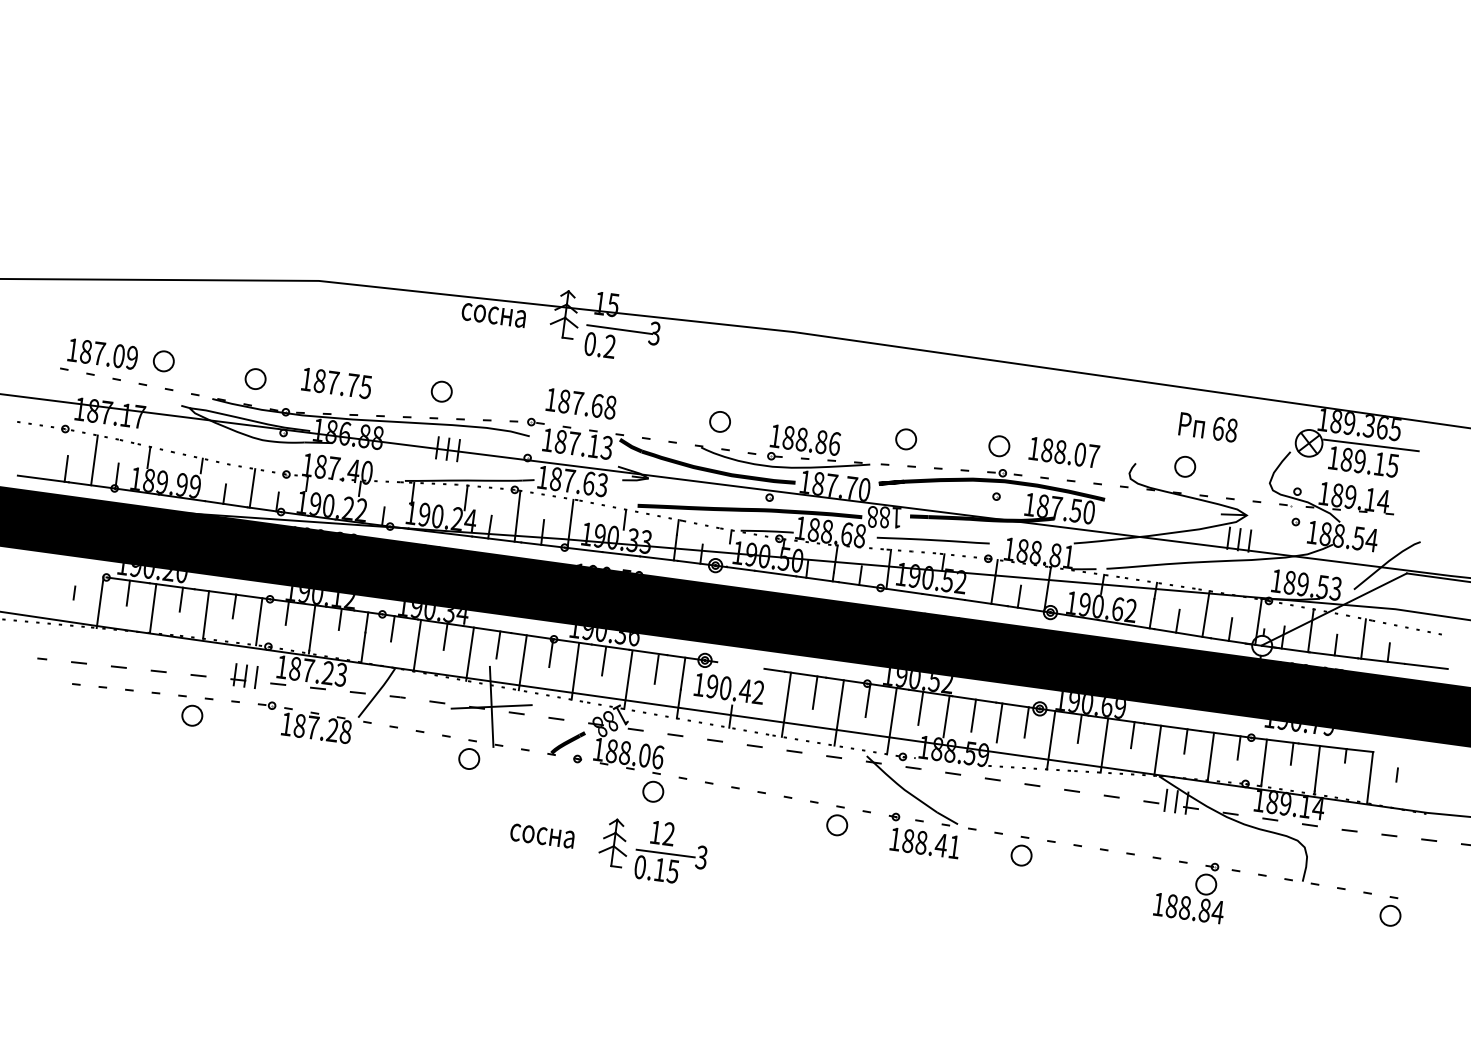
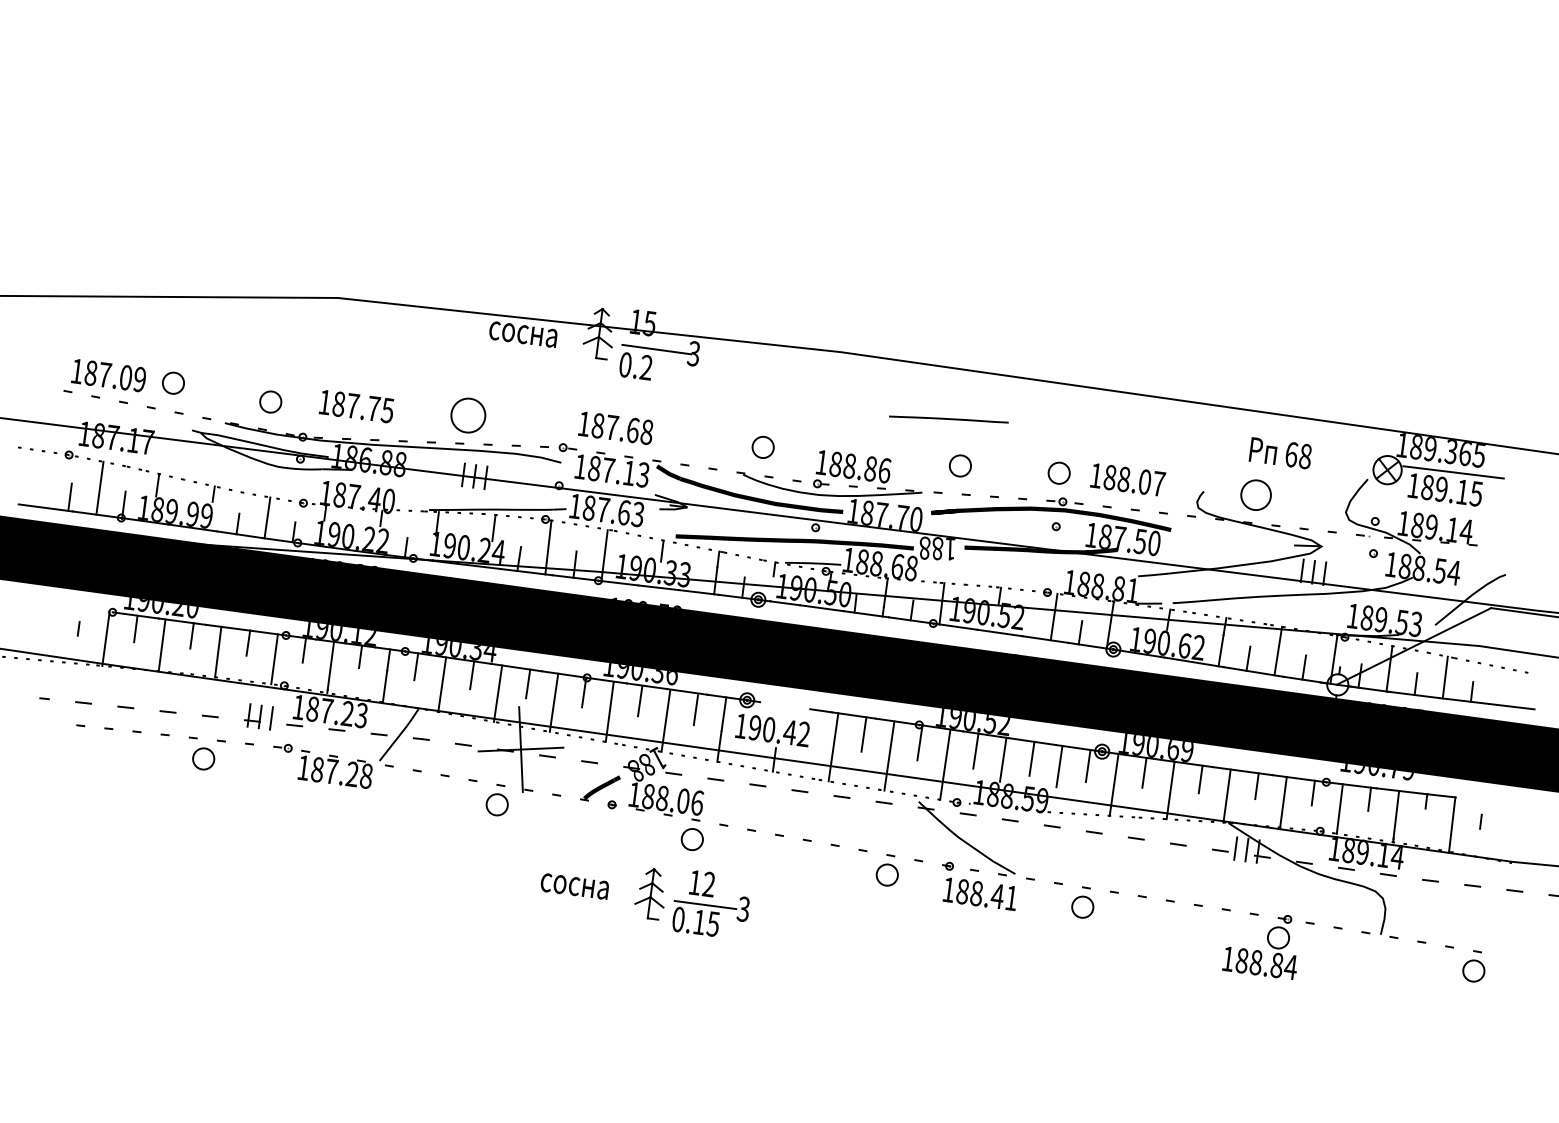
circle: (441, 391) -> (467, 415), size x1.6
circle: (1185, 466) -> (1256, 494), size x1.4
line: (932, 540) -> (948, 419), moved

